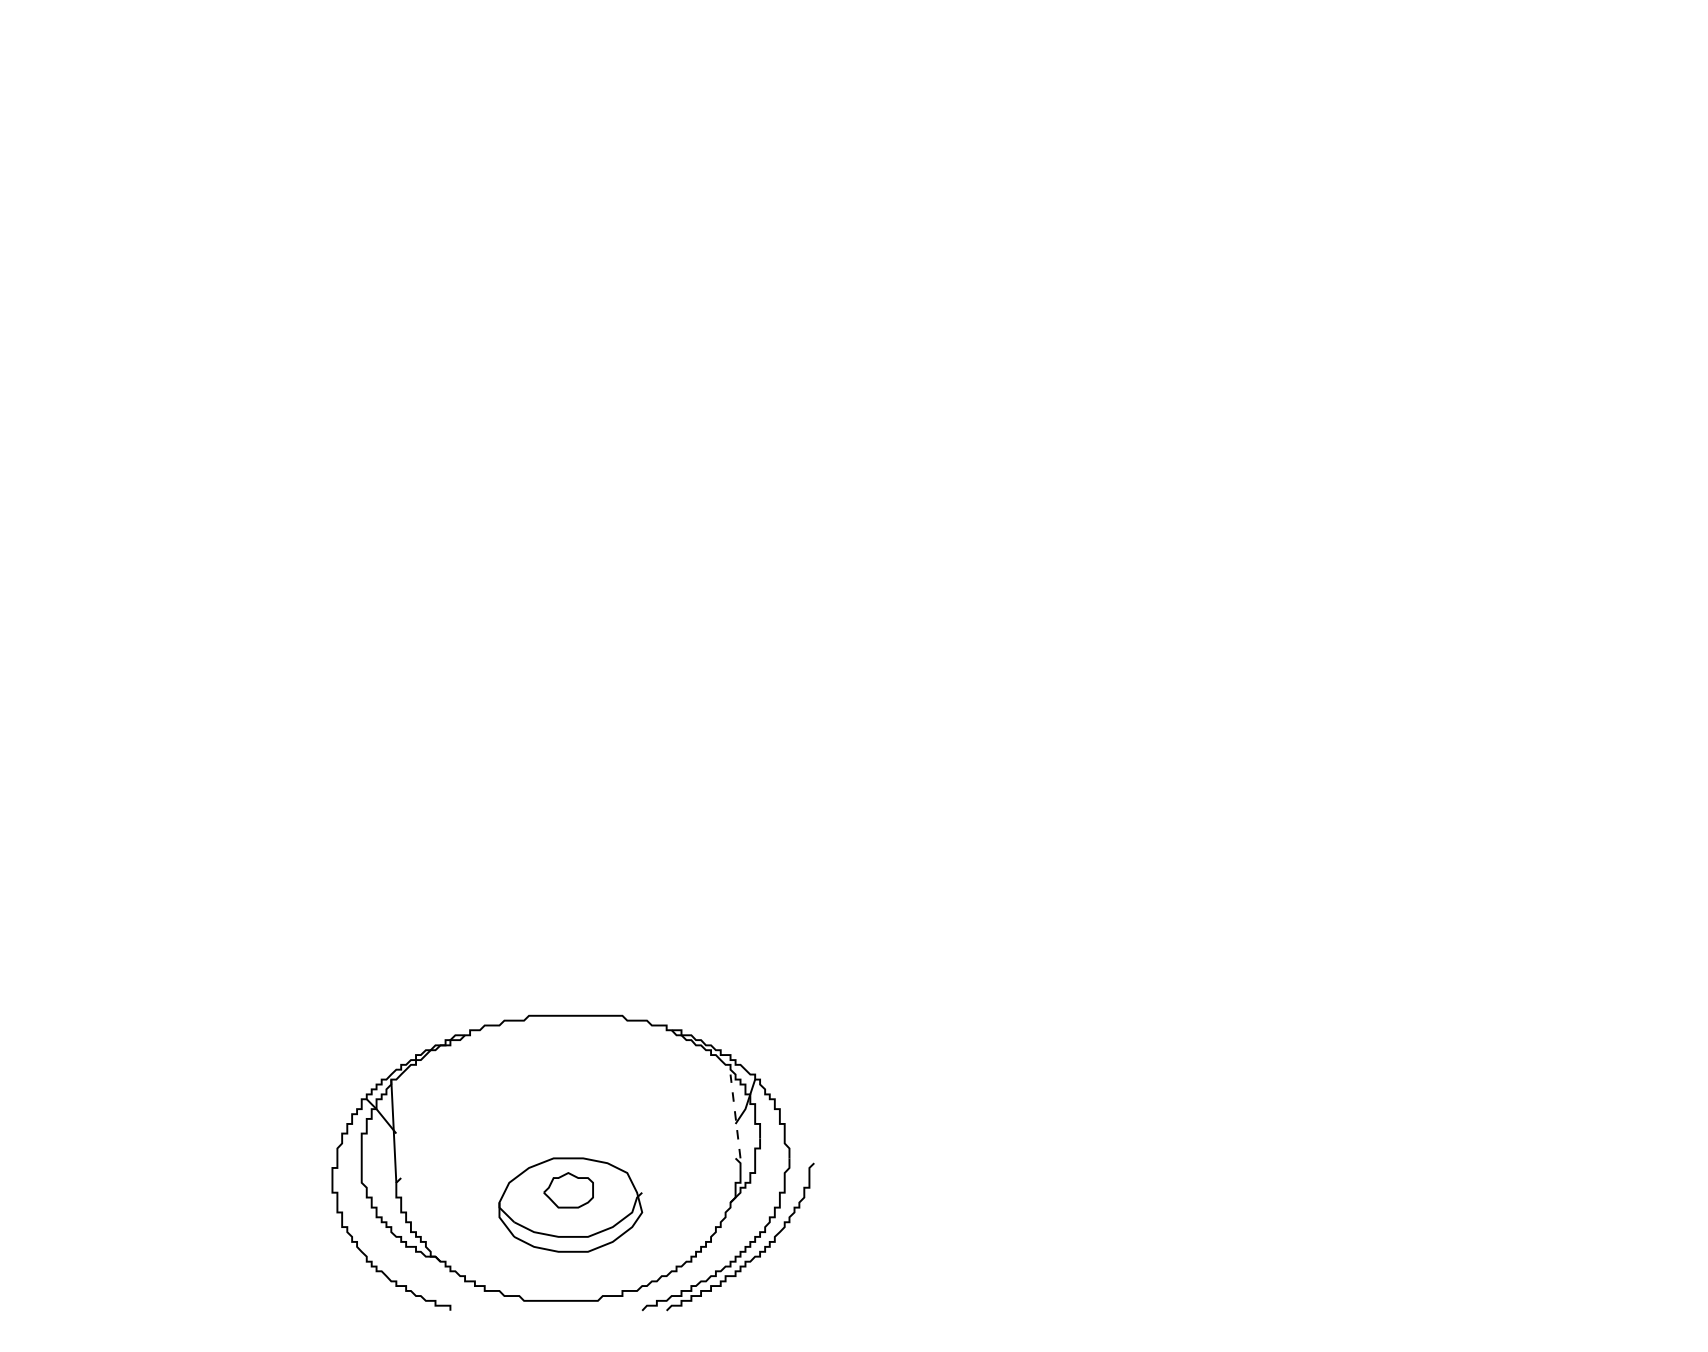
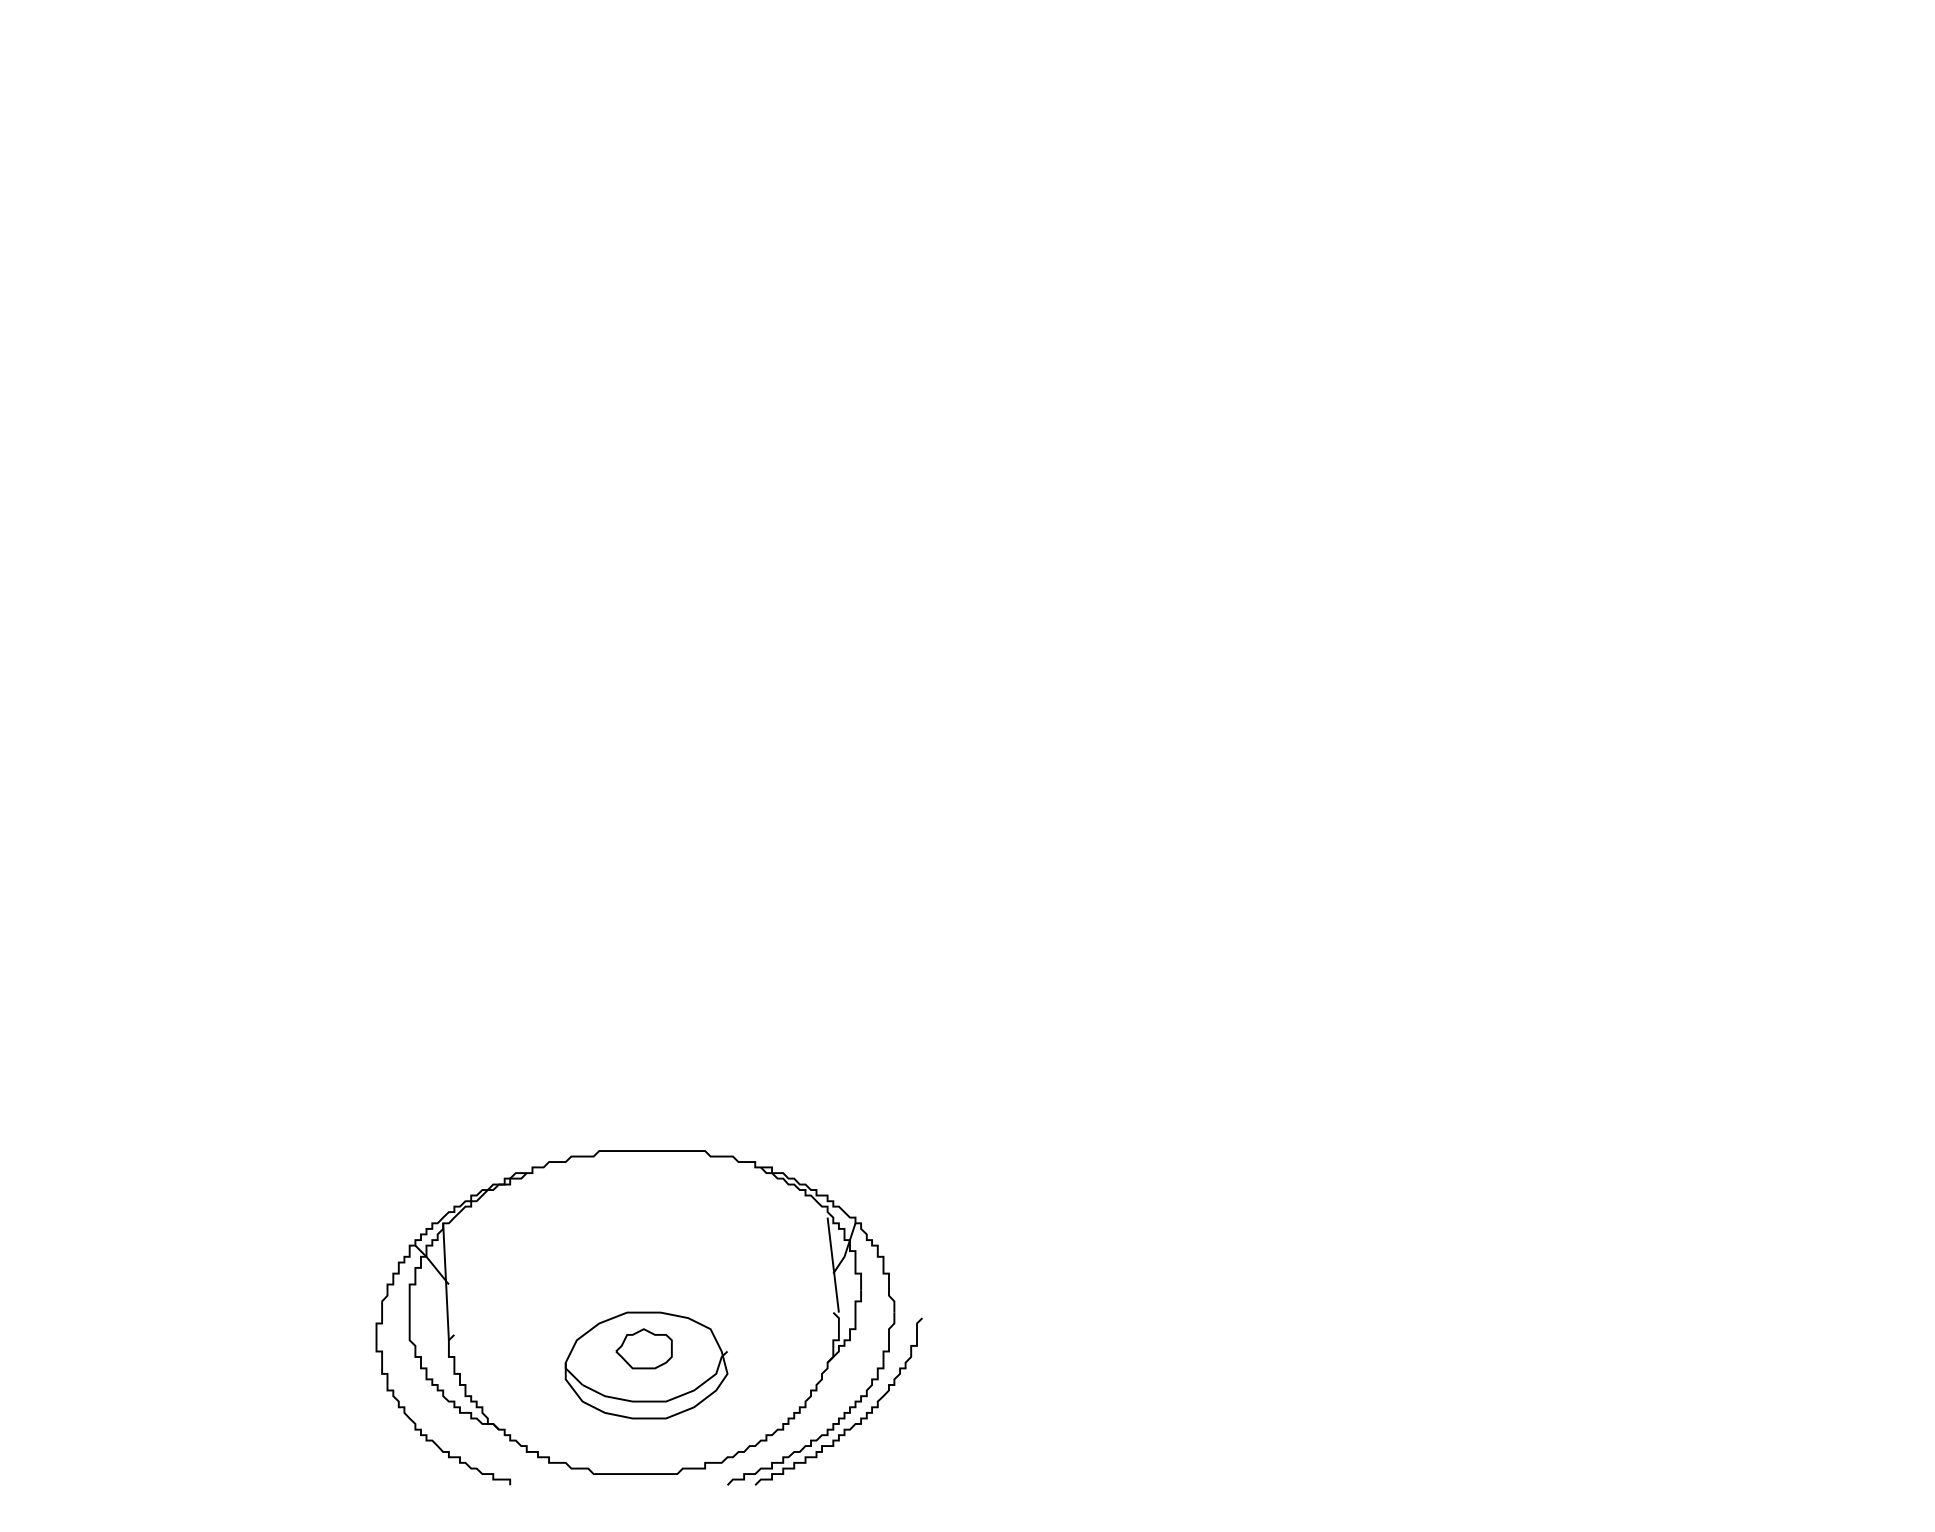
line: (735, 1116) -> (833, 1265), dashed -> solid

